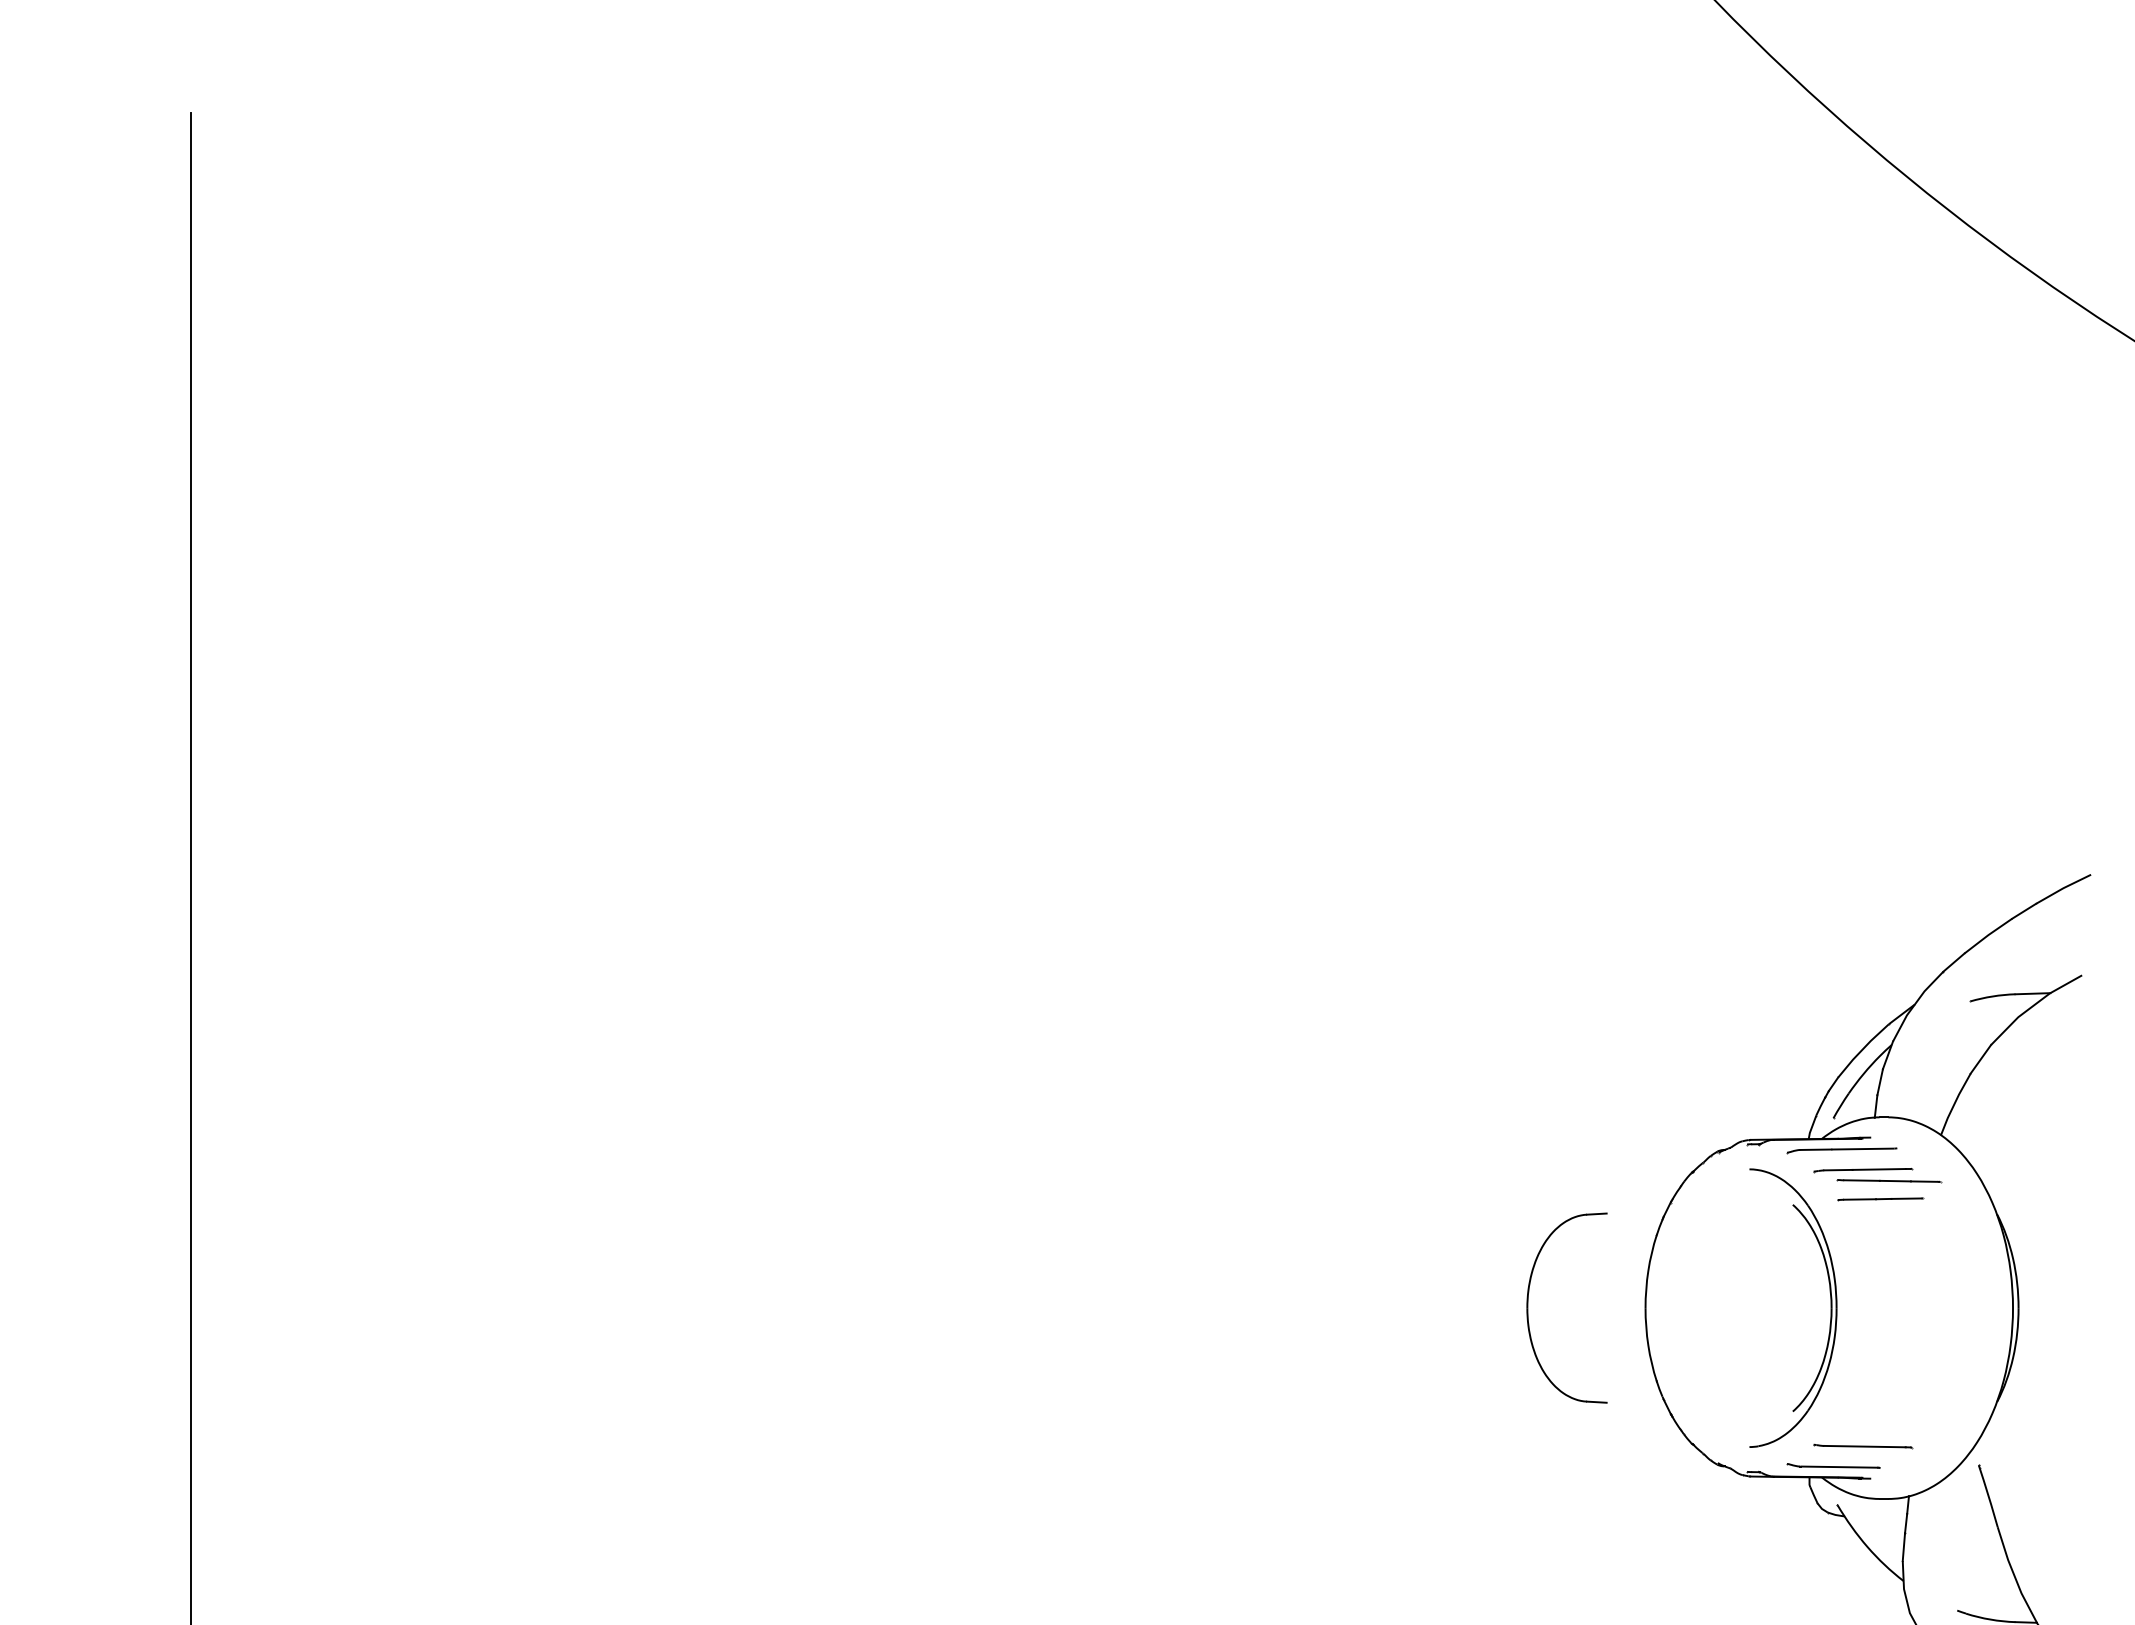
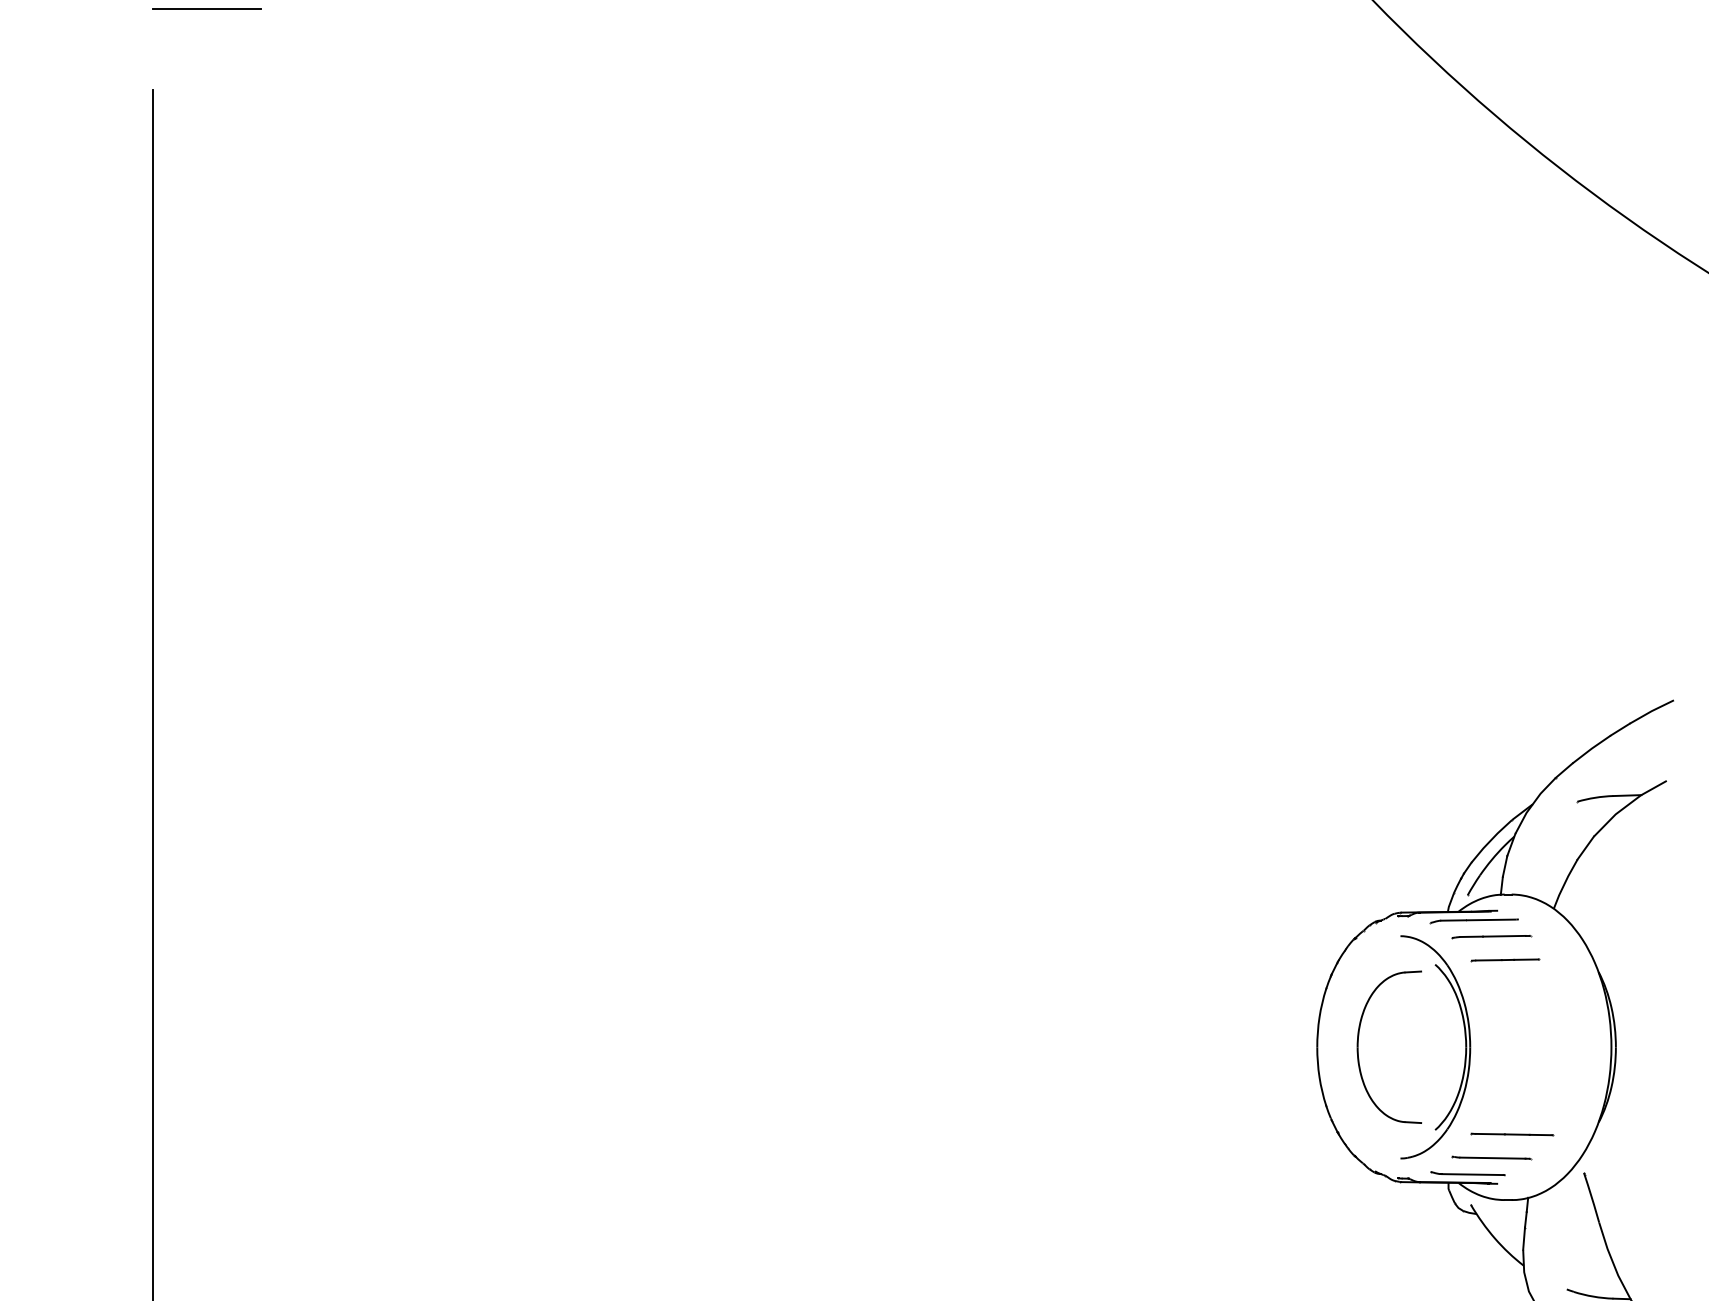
line: (258, 10) -> (206, 8), added
line: (1889, 1180) -> (1512, 1134), moved
part: (1528, 1307) -> (1358, 1046), moved

